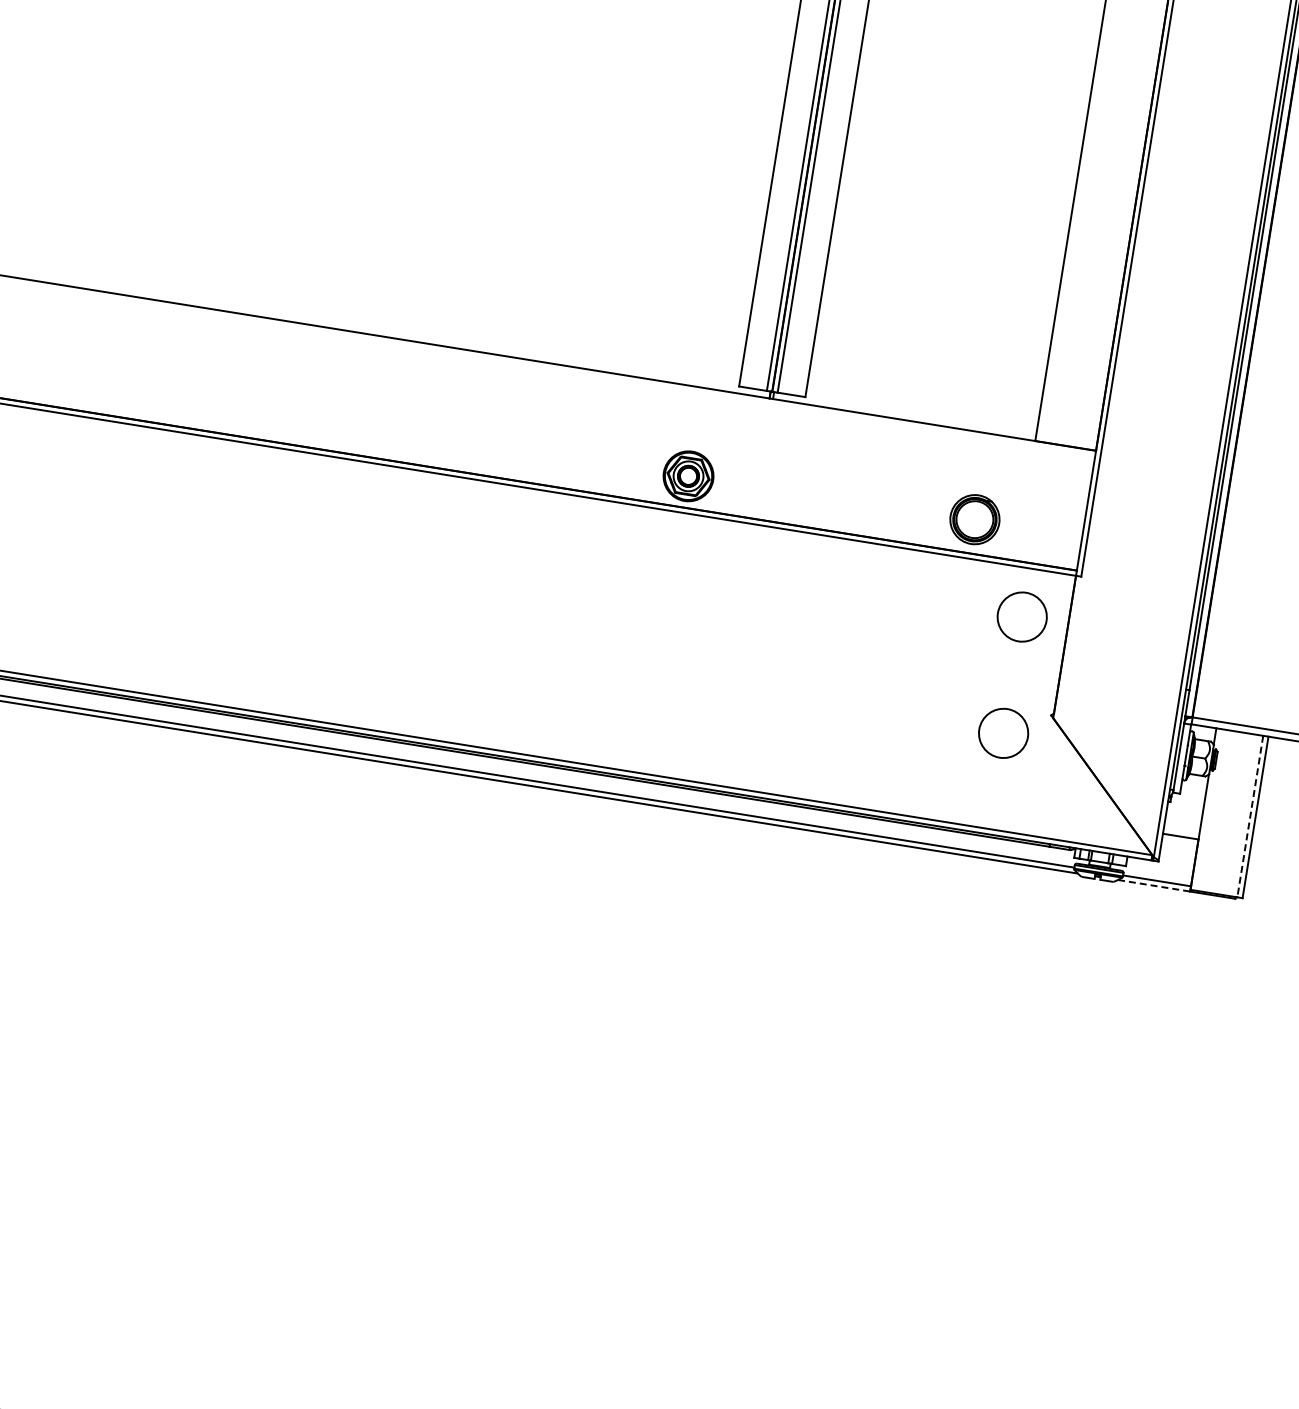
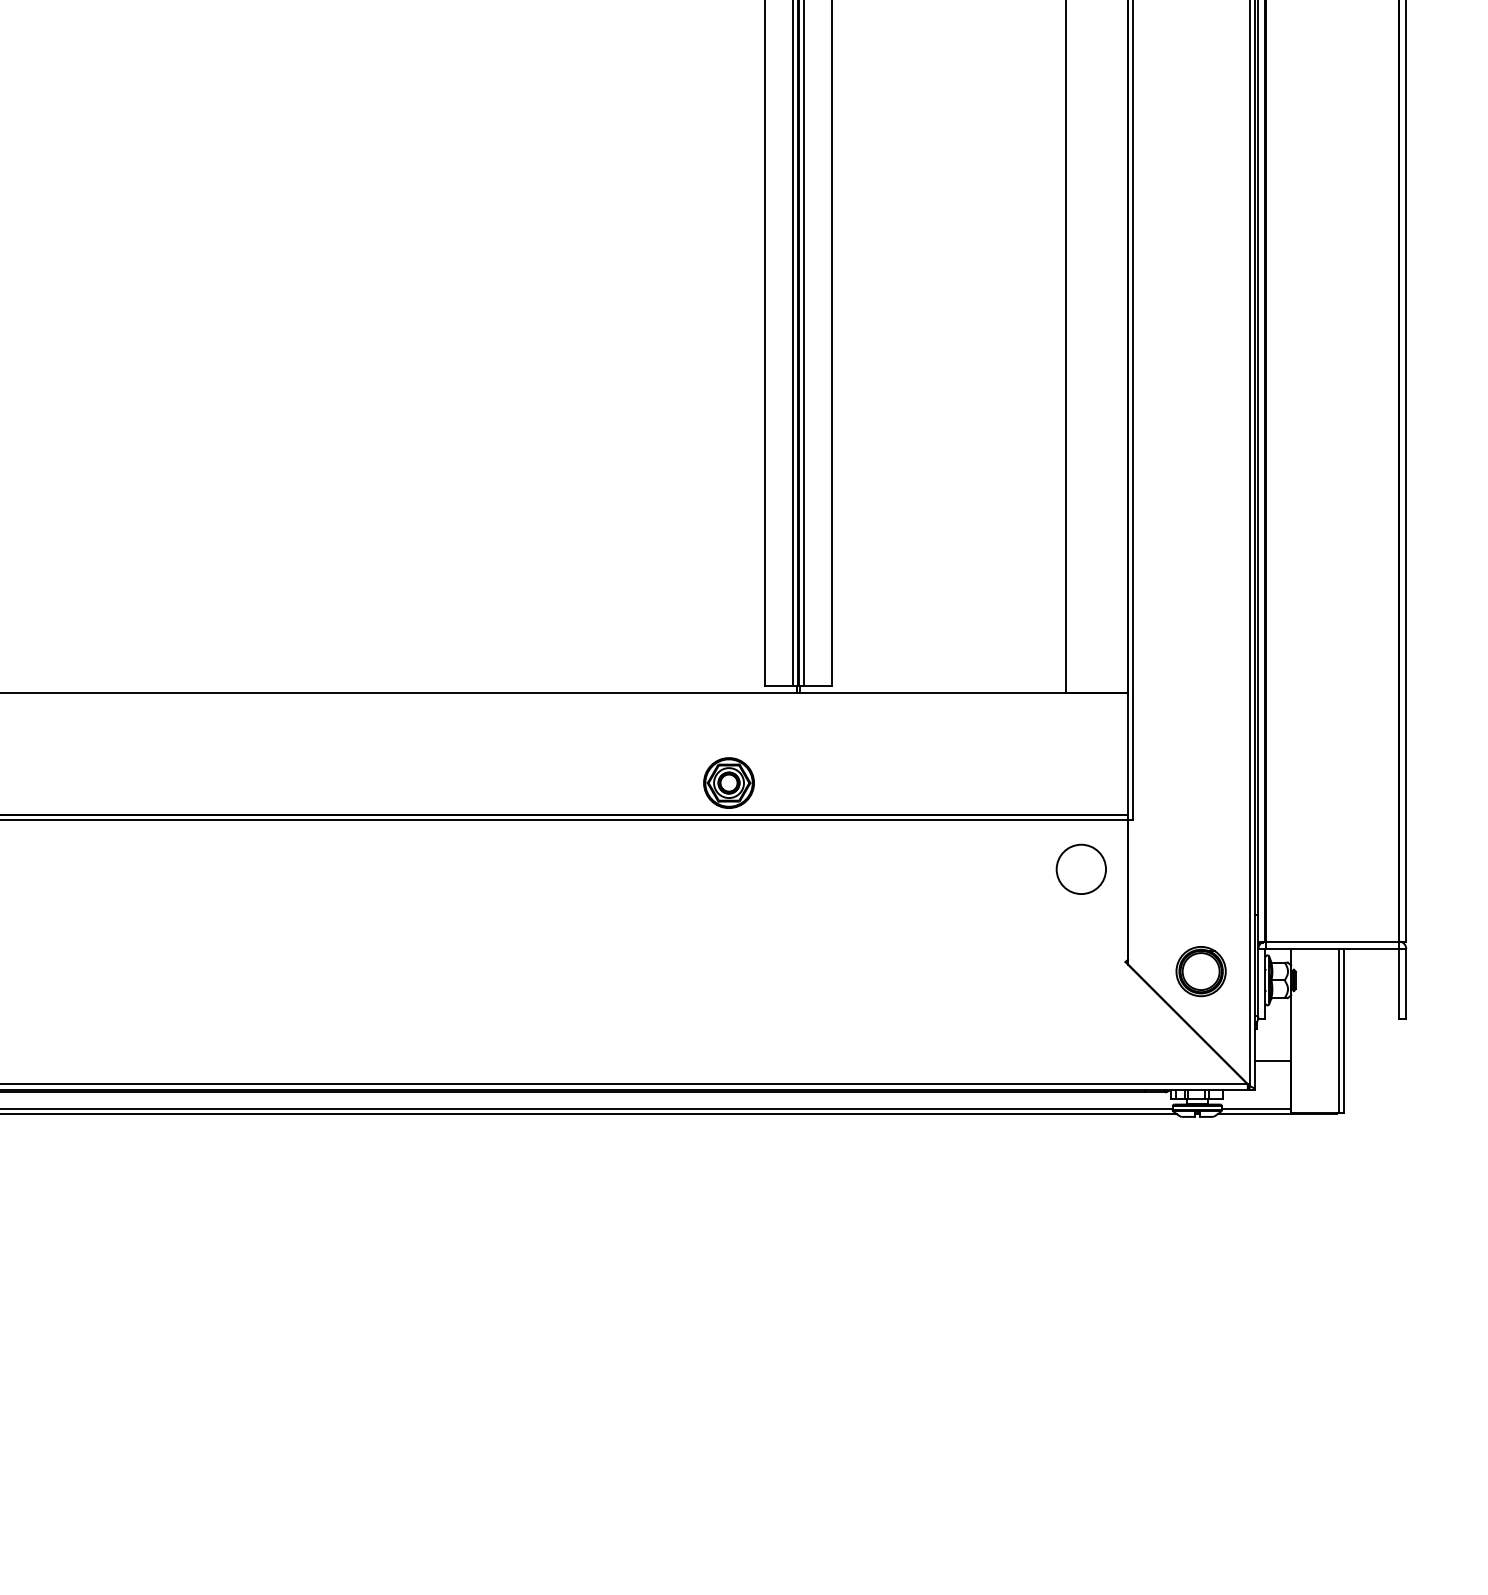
part: (974, 519) -> (1200, 971), moved
circle: (1002, 732) -> (1080, 986), removed
line: (1250, 816) -> (1338, 1030), dashed -> solid
line: (1154, 886) -> (1254, 1114), dashed -> solid

